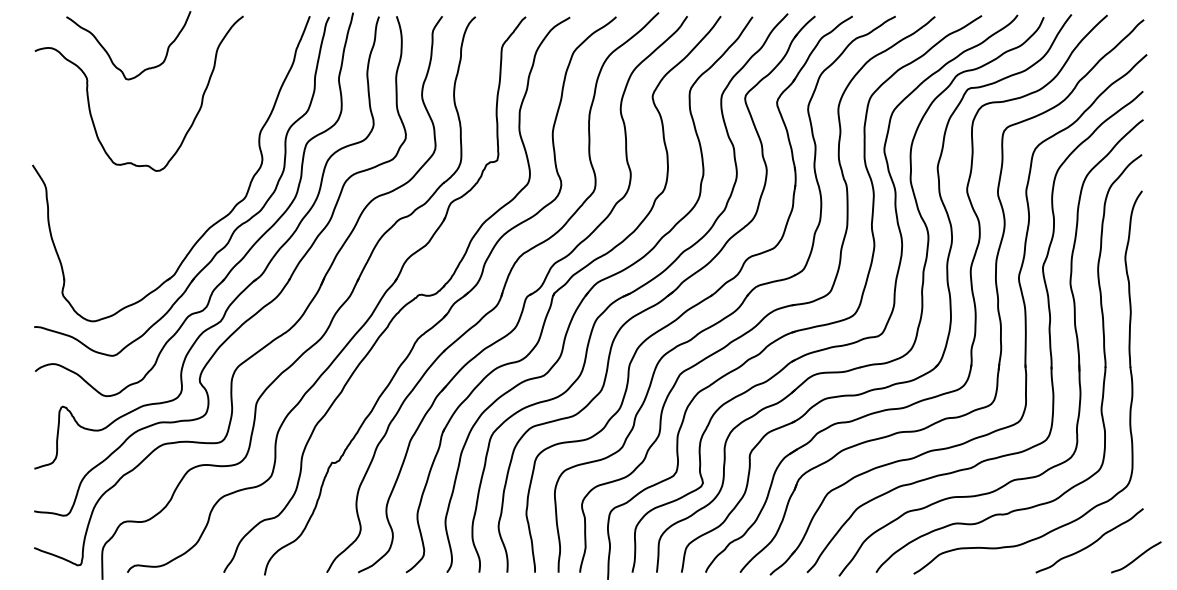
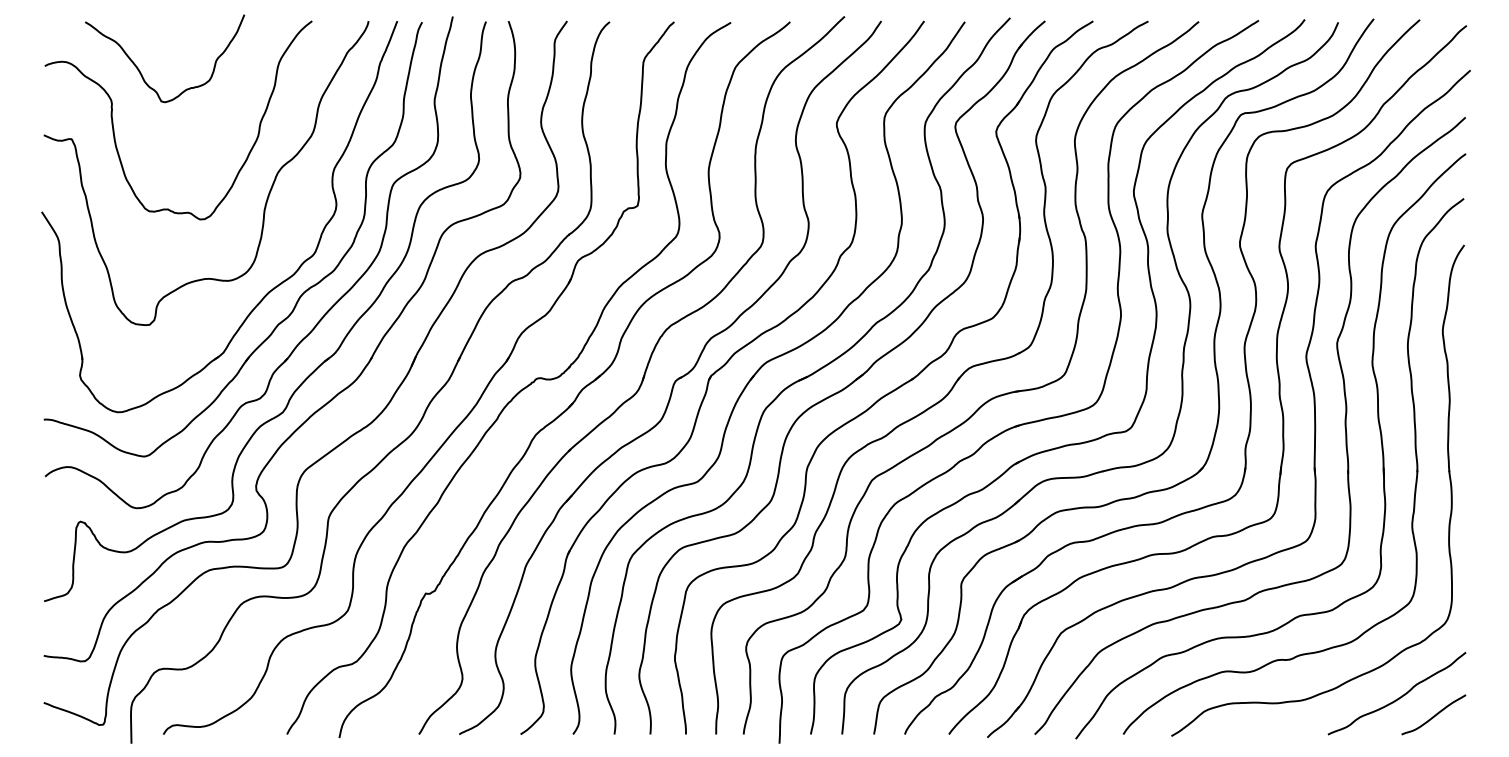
curve: (209, 149) -> (268, 192), added
curve: (1136, 557) -> (1433, 715), moved

